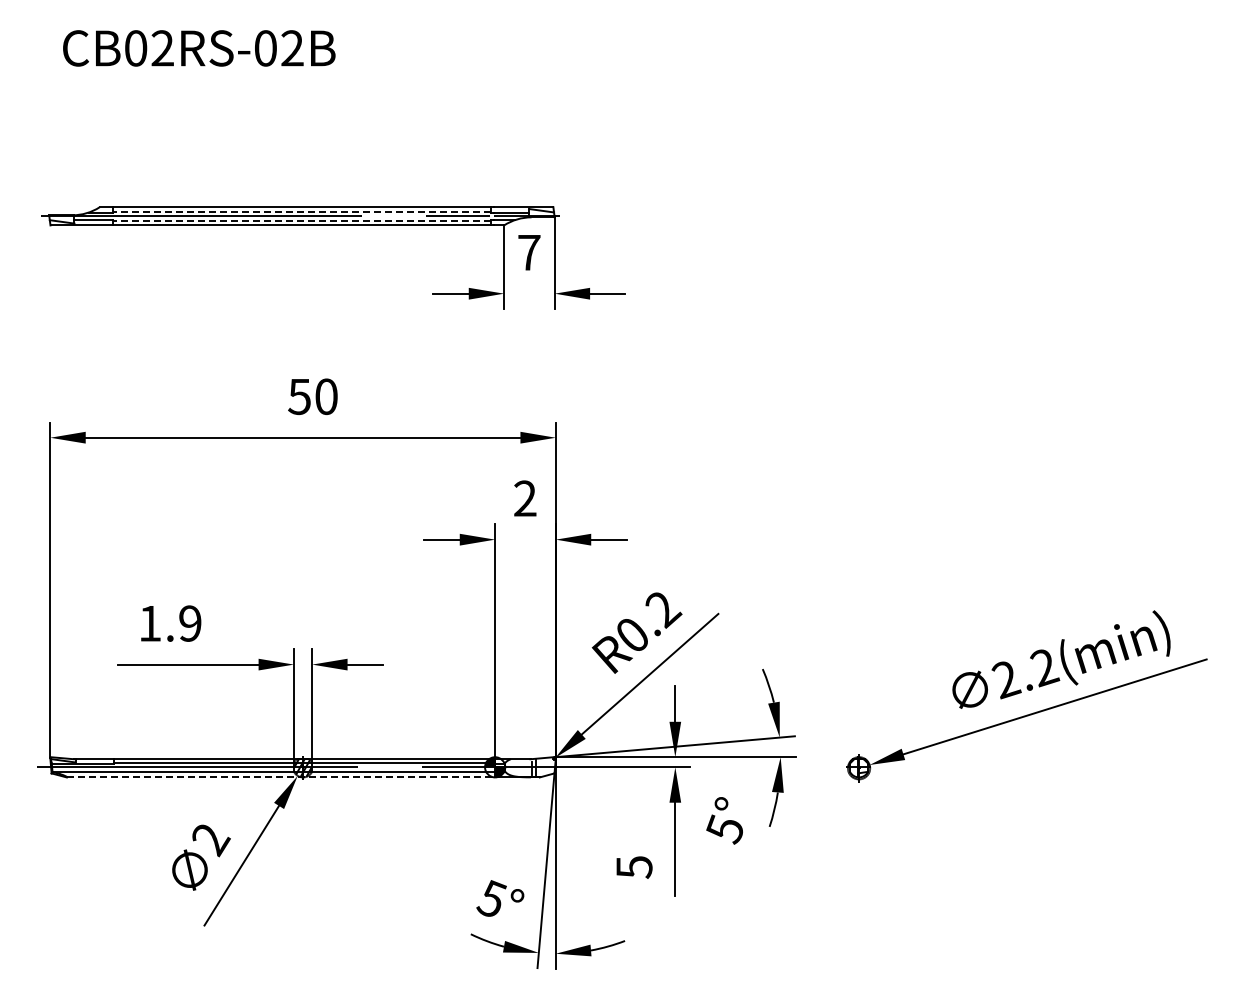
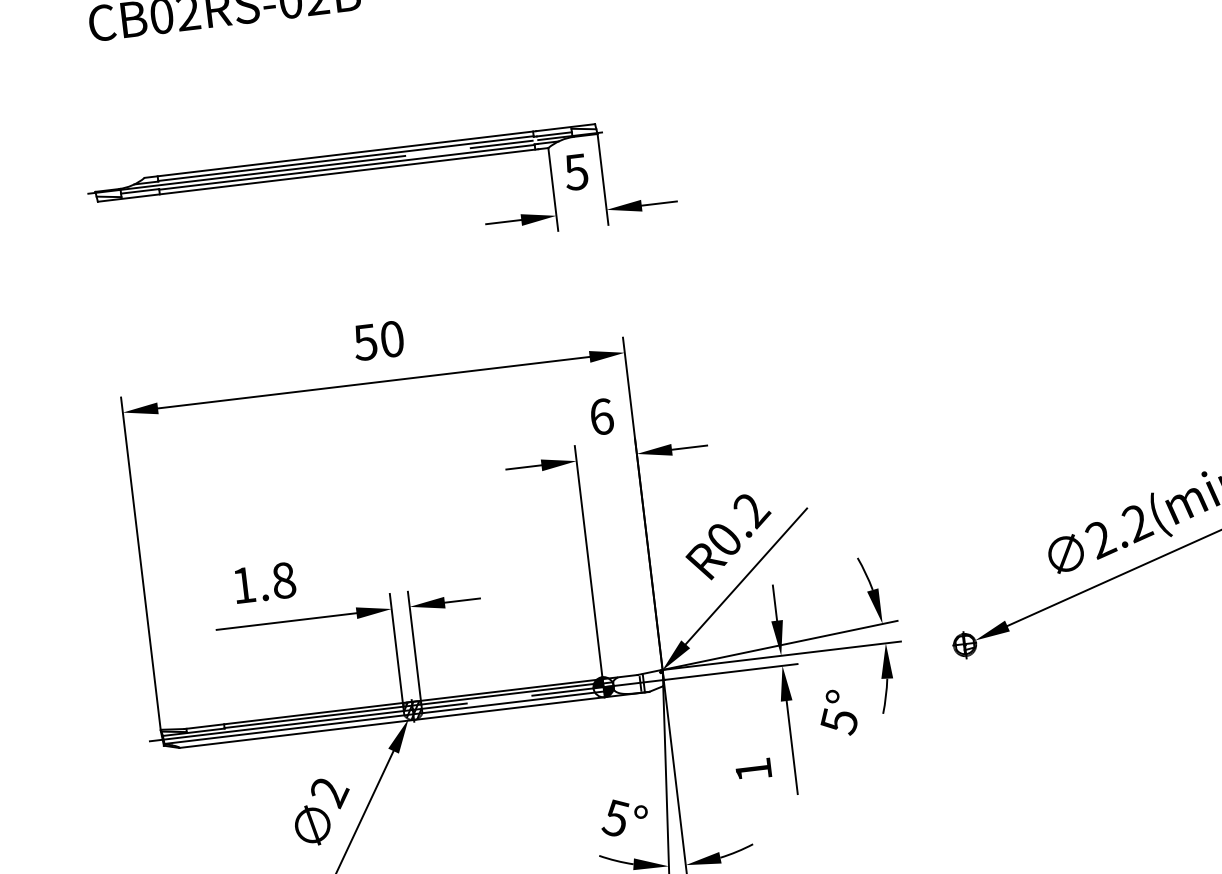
line: (301, 211) -> (345, 158), dashed -> solid
line: (301, 220) -> (346, 167), dashed -> solid
text: (528, 252) -> (575, 172), 7 -> 5
text: (525, 498) -> (601, 416), 2 -> 6
text: (190, 623) -> (284, 580), 1.9 -> 1.8
line: (281, 777) -> (392, 722), dashed -> solid
text: (634, 867) -> (753, 770), 5 -> 1

